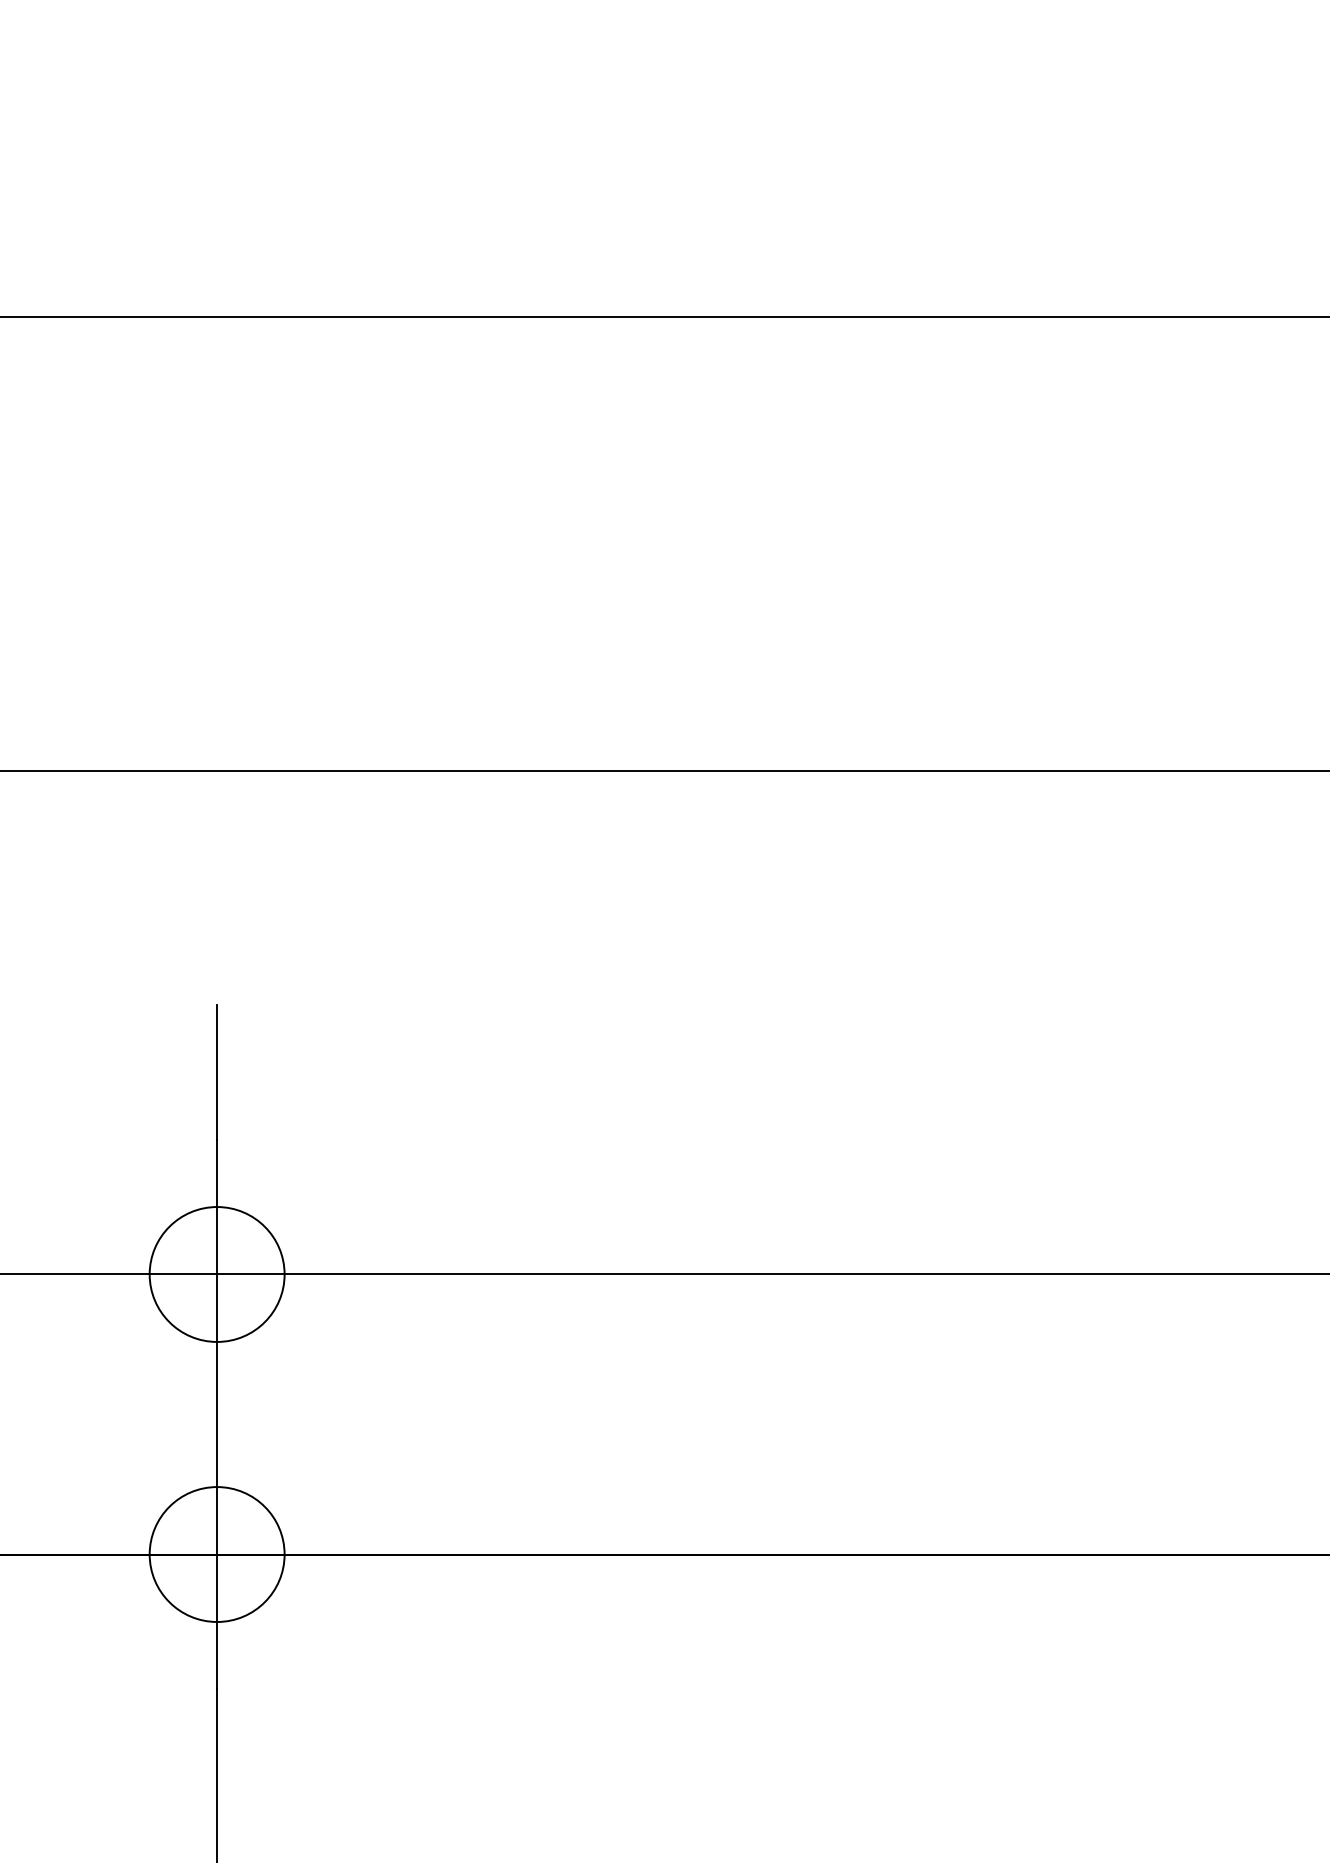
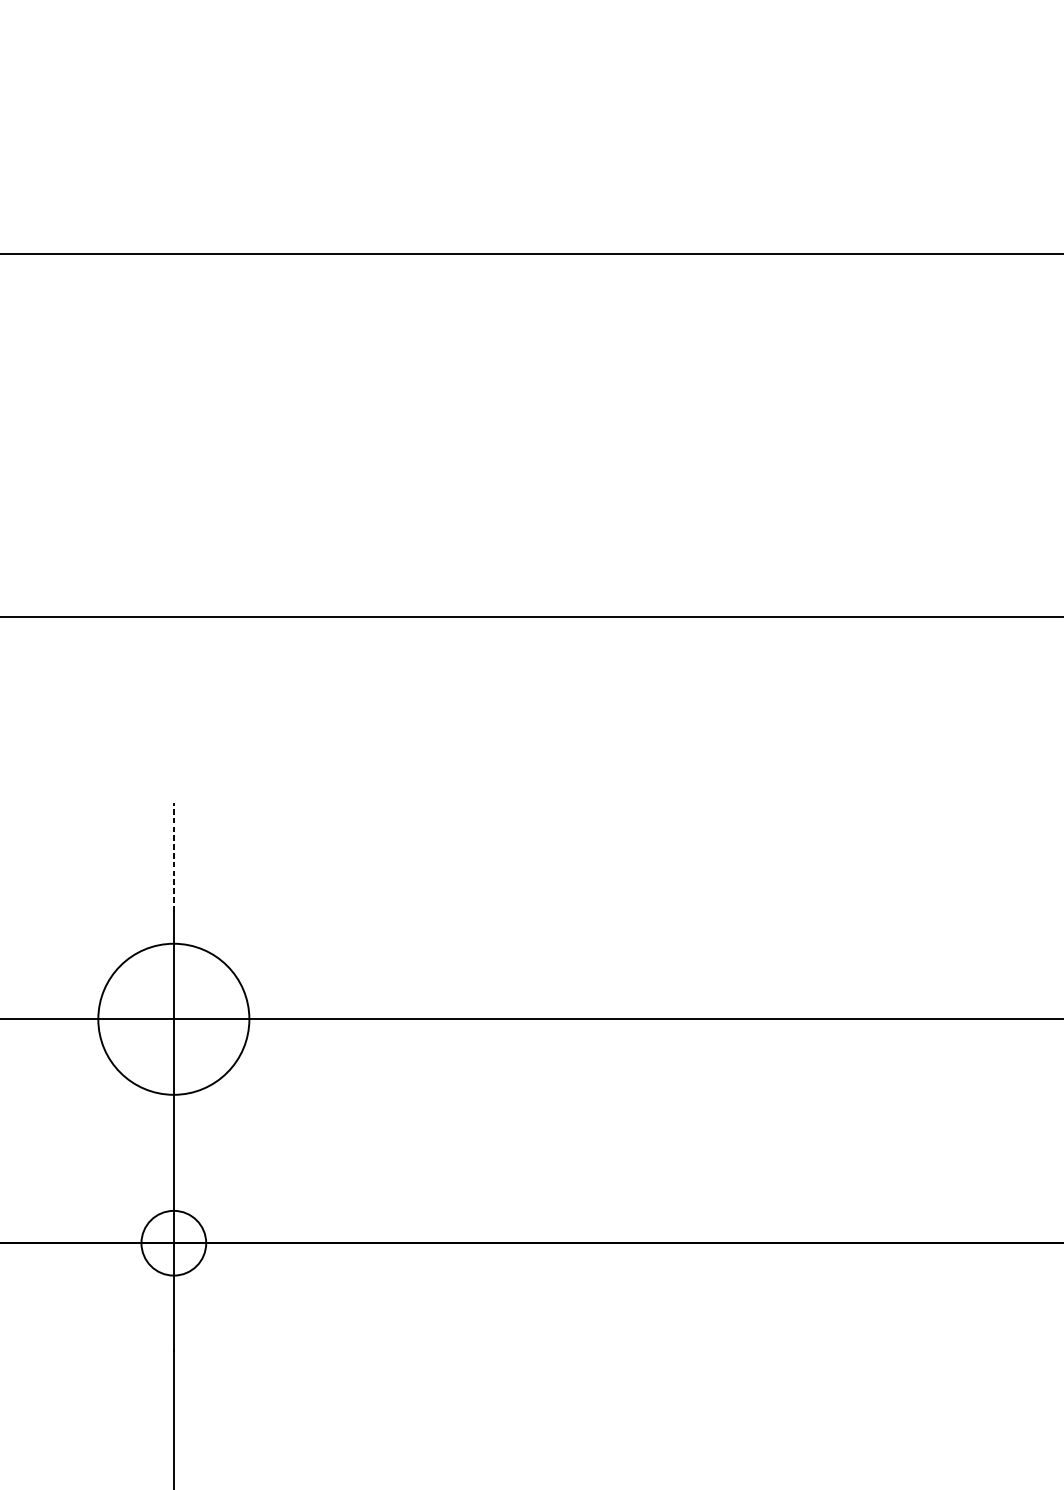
line: (217, 1071) -> (174, 856), solid -> dashed
circle: (216, 1274) -> (173, 1019), size x1.4
circle: (216, 1554) -> (173, 1243), size x0.6

